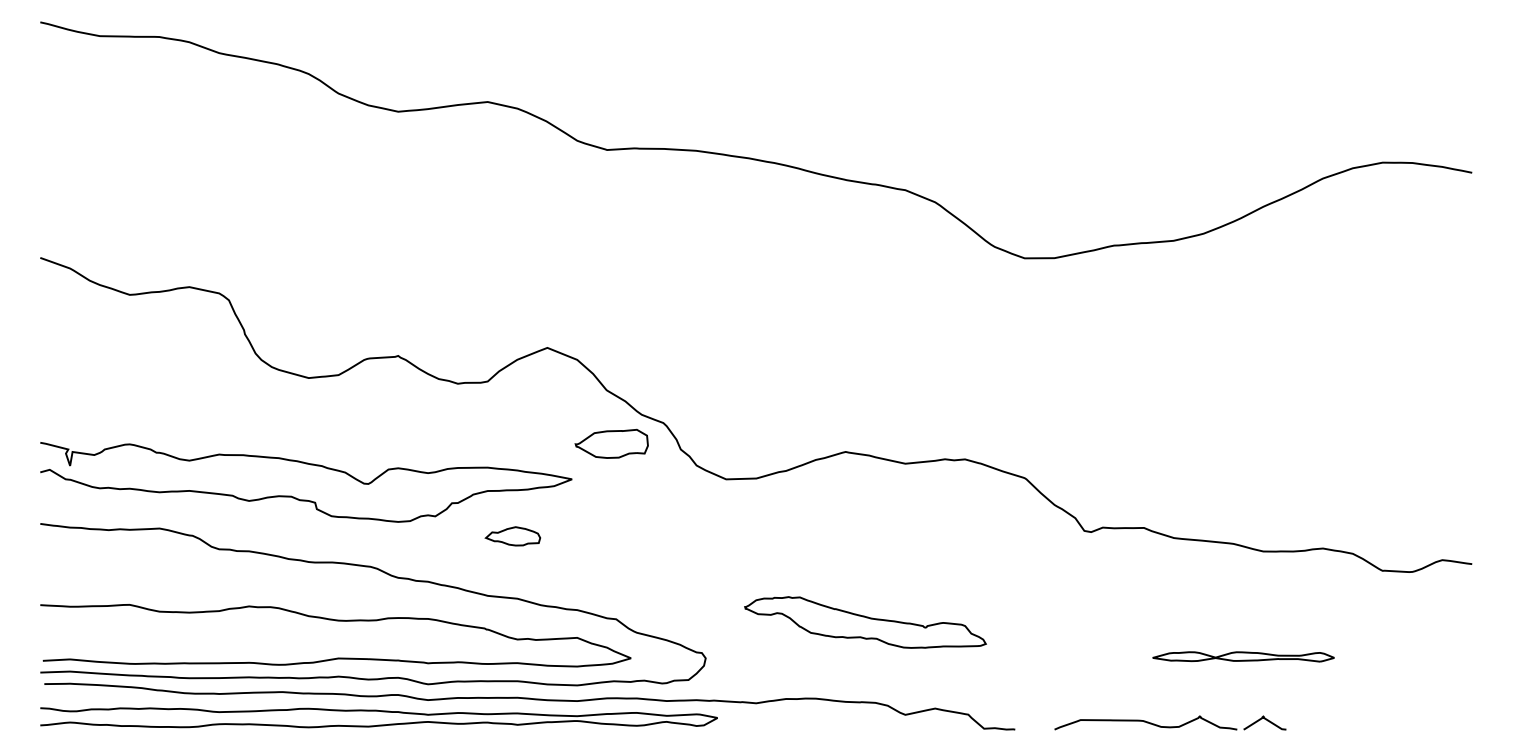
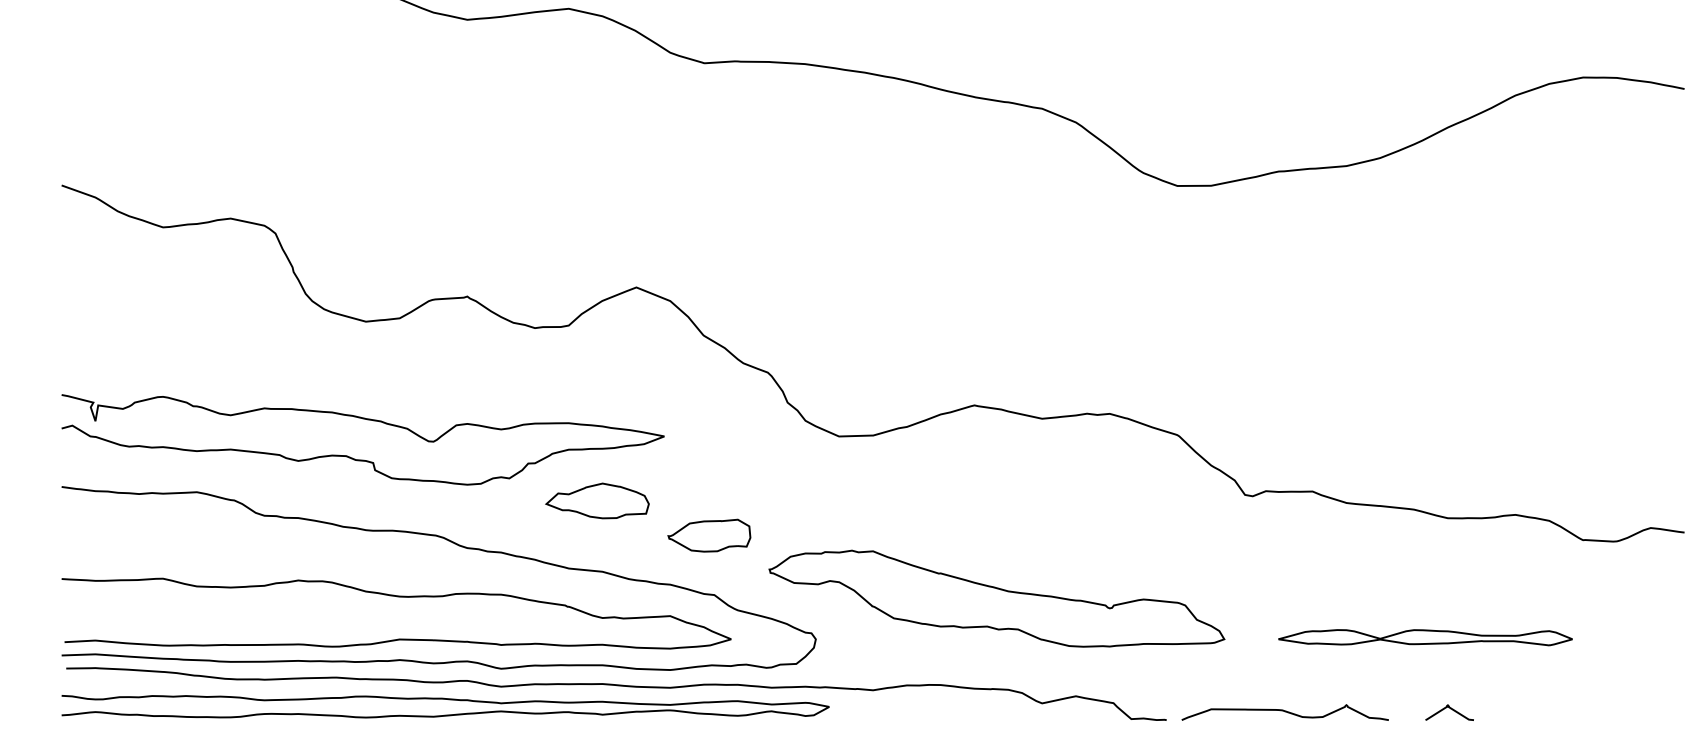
part: (611, 443) -> (709, 535), moved
part: (512, 536) -> (596, 501), size x1.67
part: (865, 622) -> (996, 598), size x1.67
part: (1243, 656) -> (1425, 637), size x1.43
curve: (1145, 722) -> (1284, 712), moved

